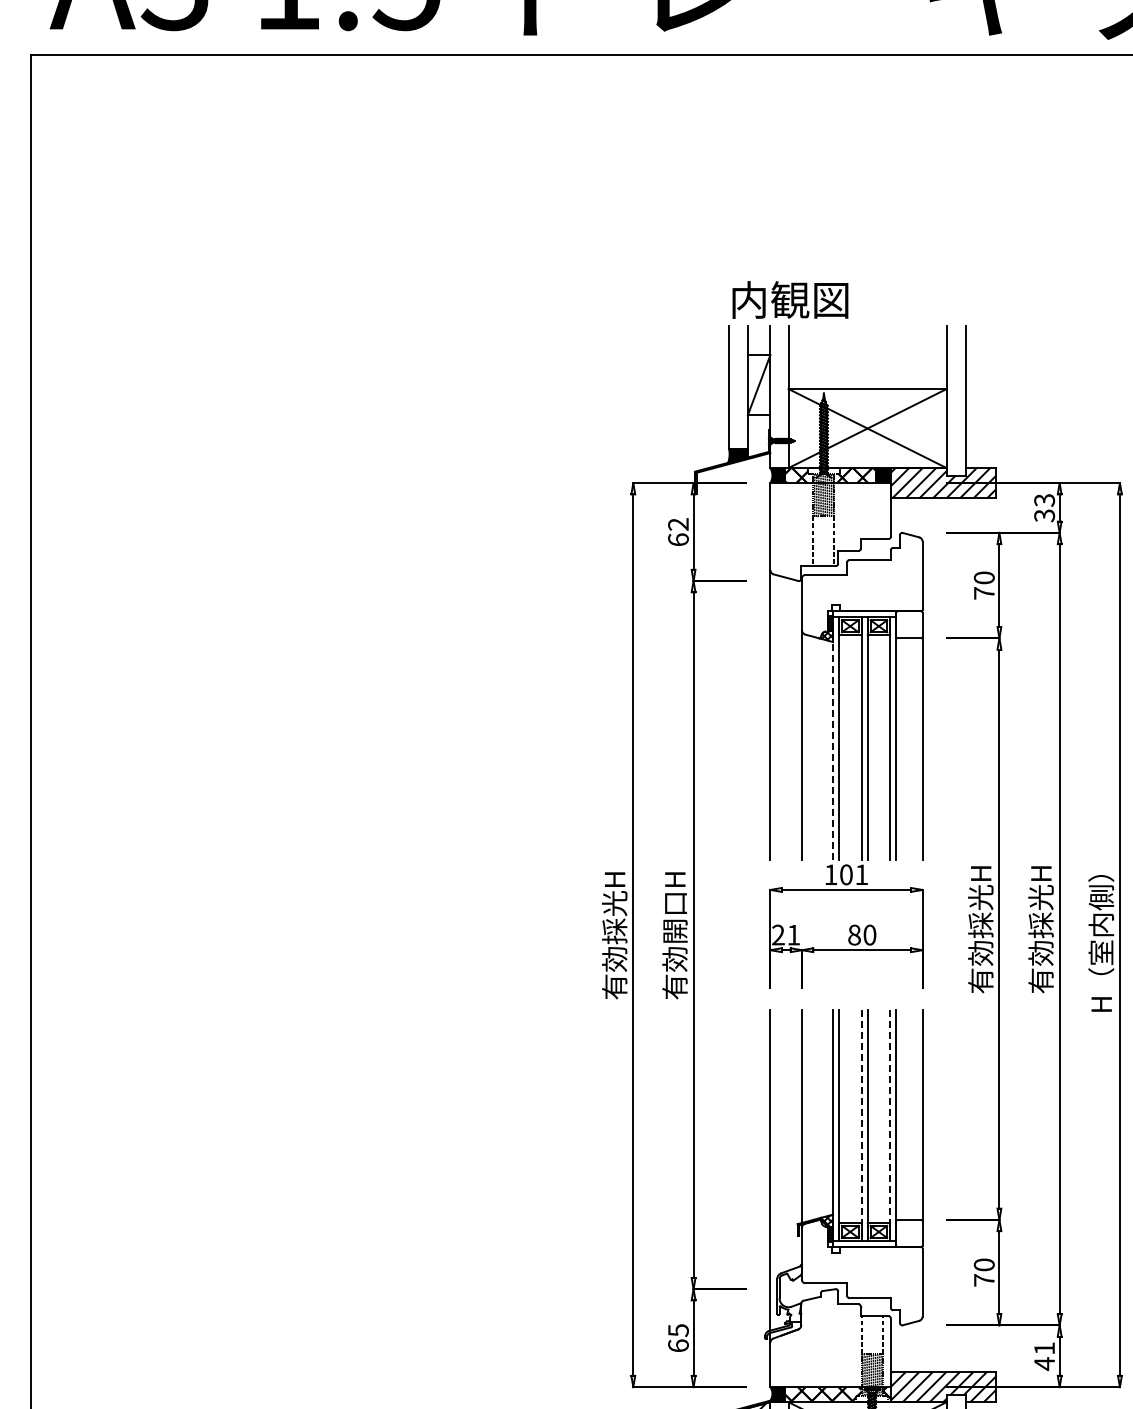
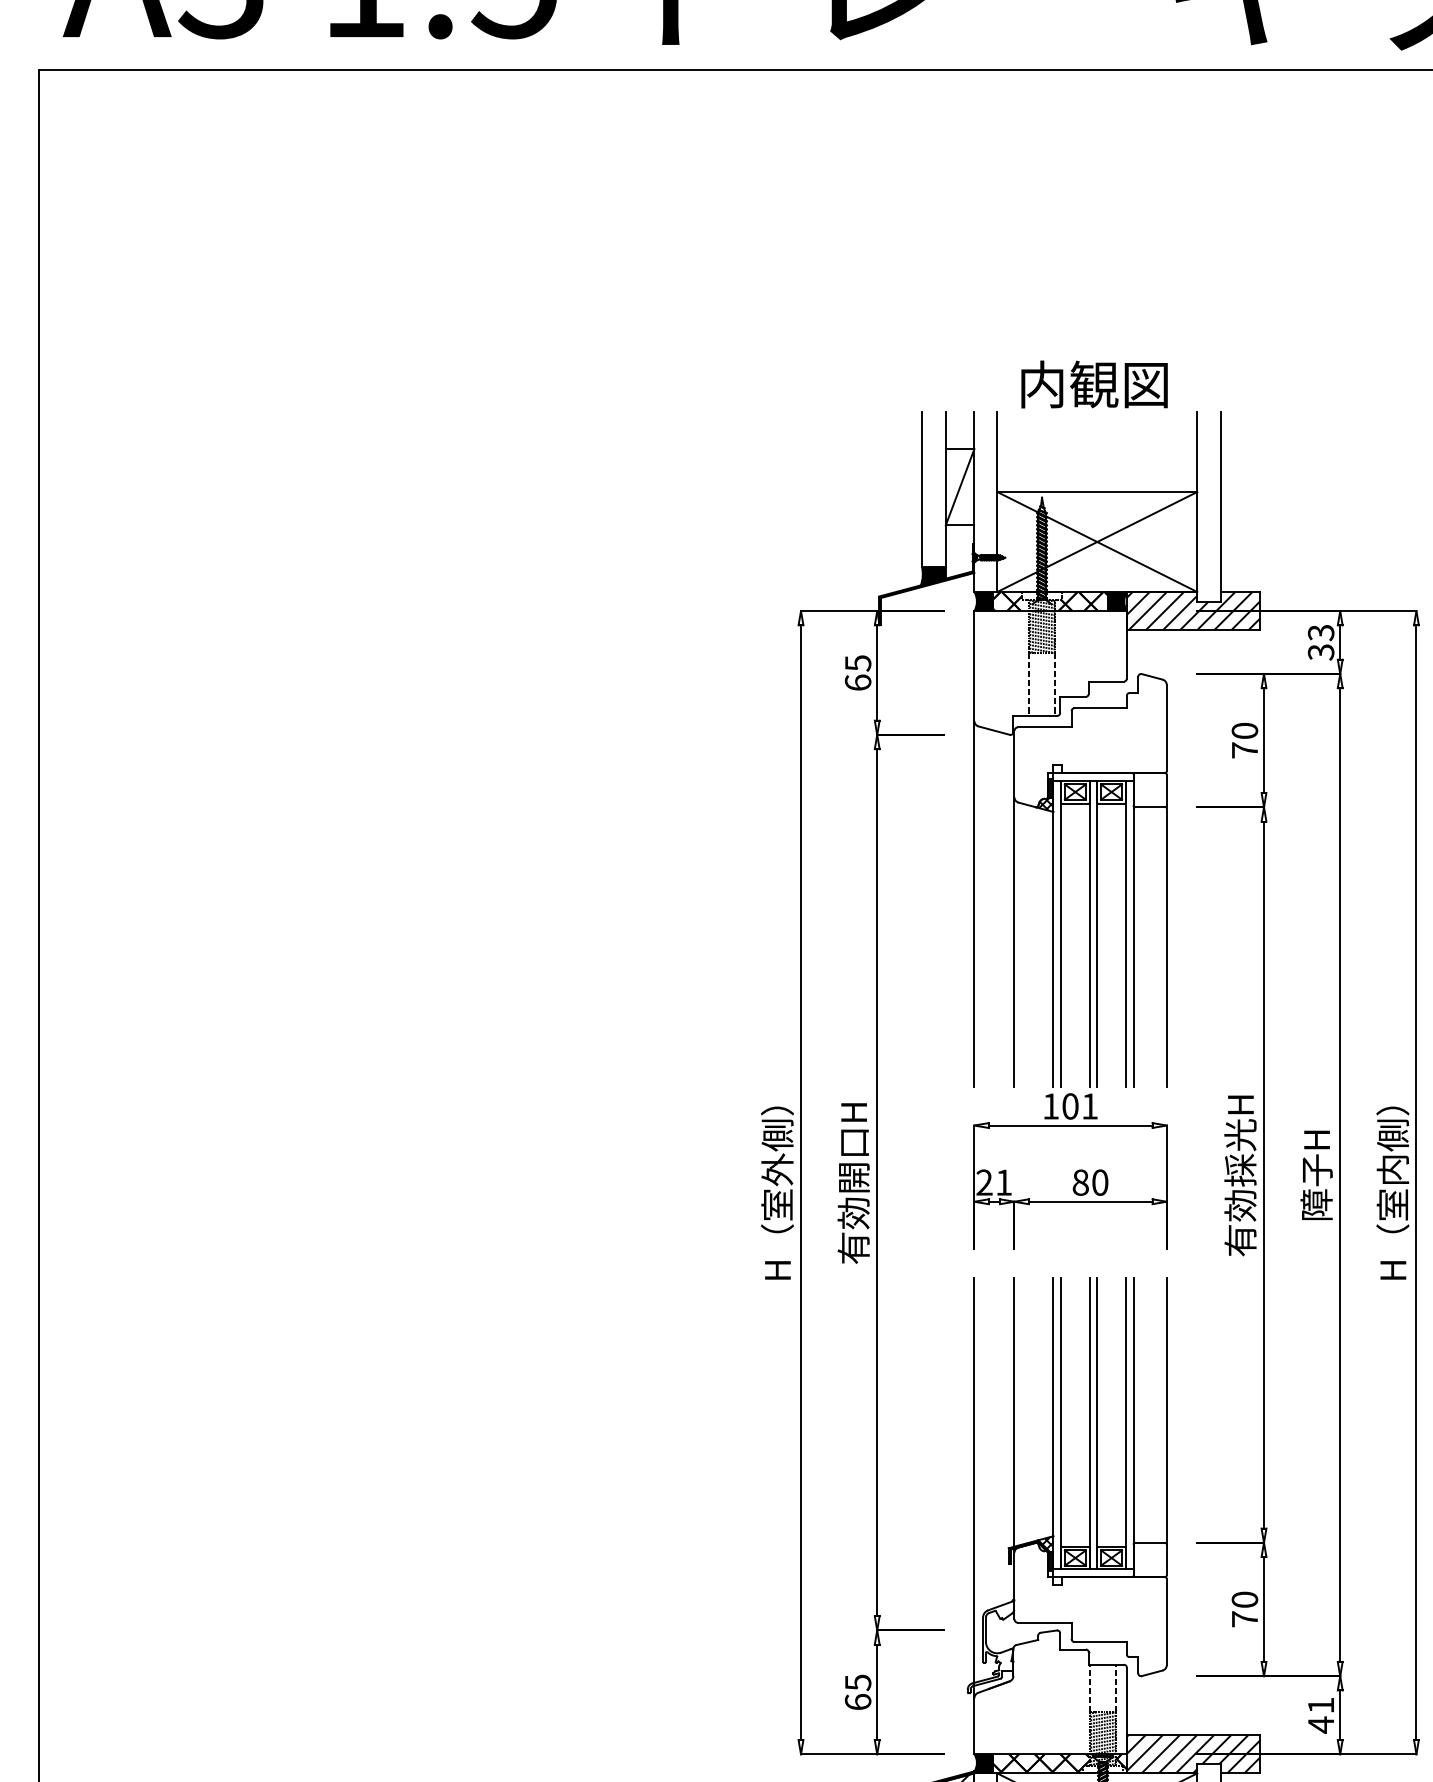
text: (790, 299) -> (1094, 383), moved
text: (678, 524) -> (858, 663), 62 -> 65
line: (832, 738) -> (1052, 933), dashed -> solid
text: (1040, 929) -> (1315, 1175), 有効採光H -> 障子H
text: (614, 941) -> (777, 1190), 有効採光H -> H（室外側）
line: (861, 1126) -> (1089, 1424), dashed -> solid
line: (890, 1126) -> (1126, 1424), dashed -> solid

